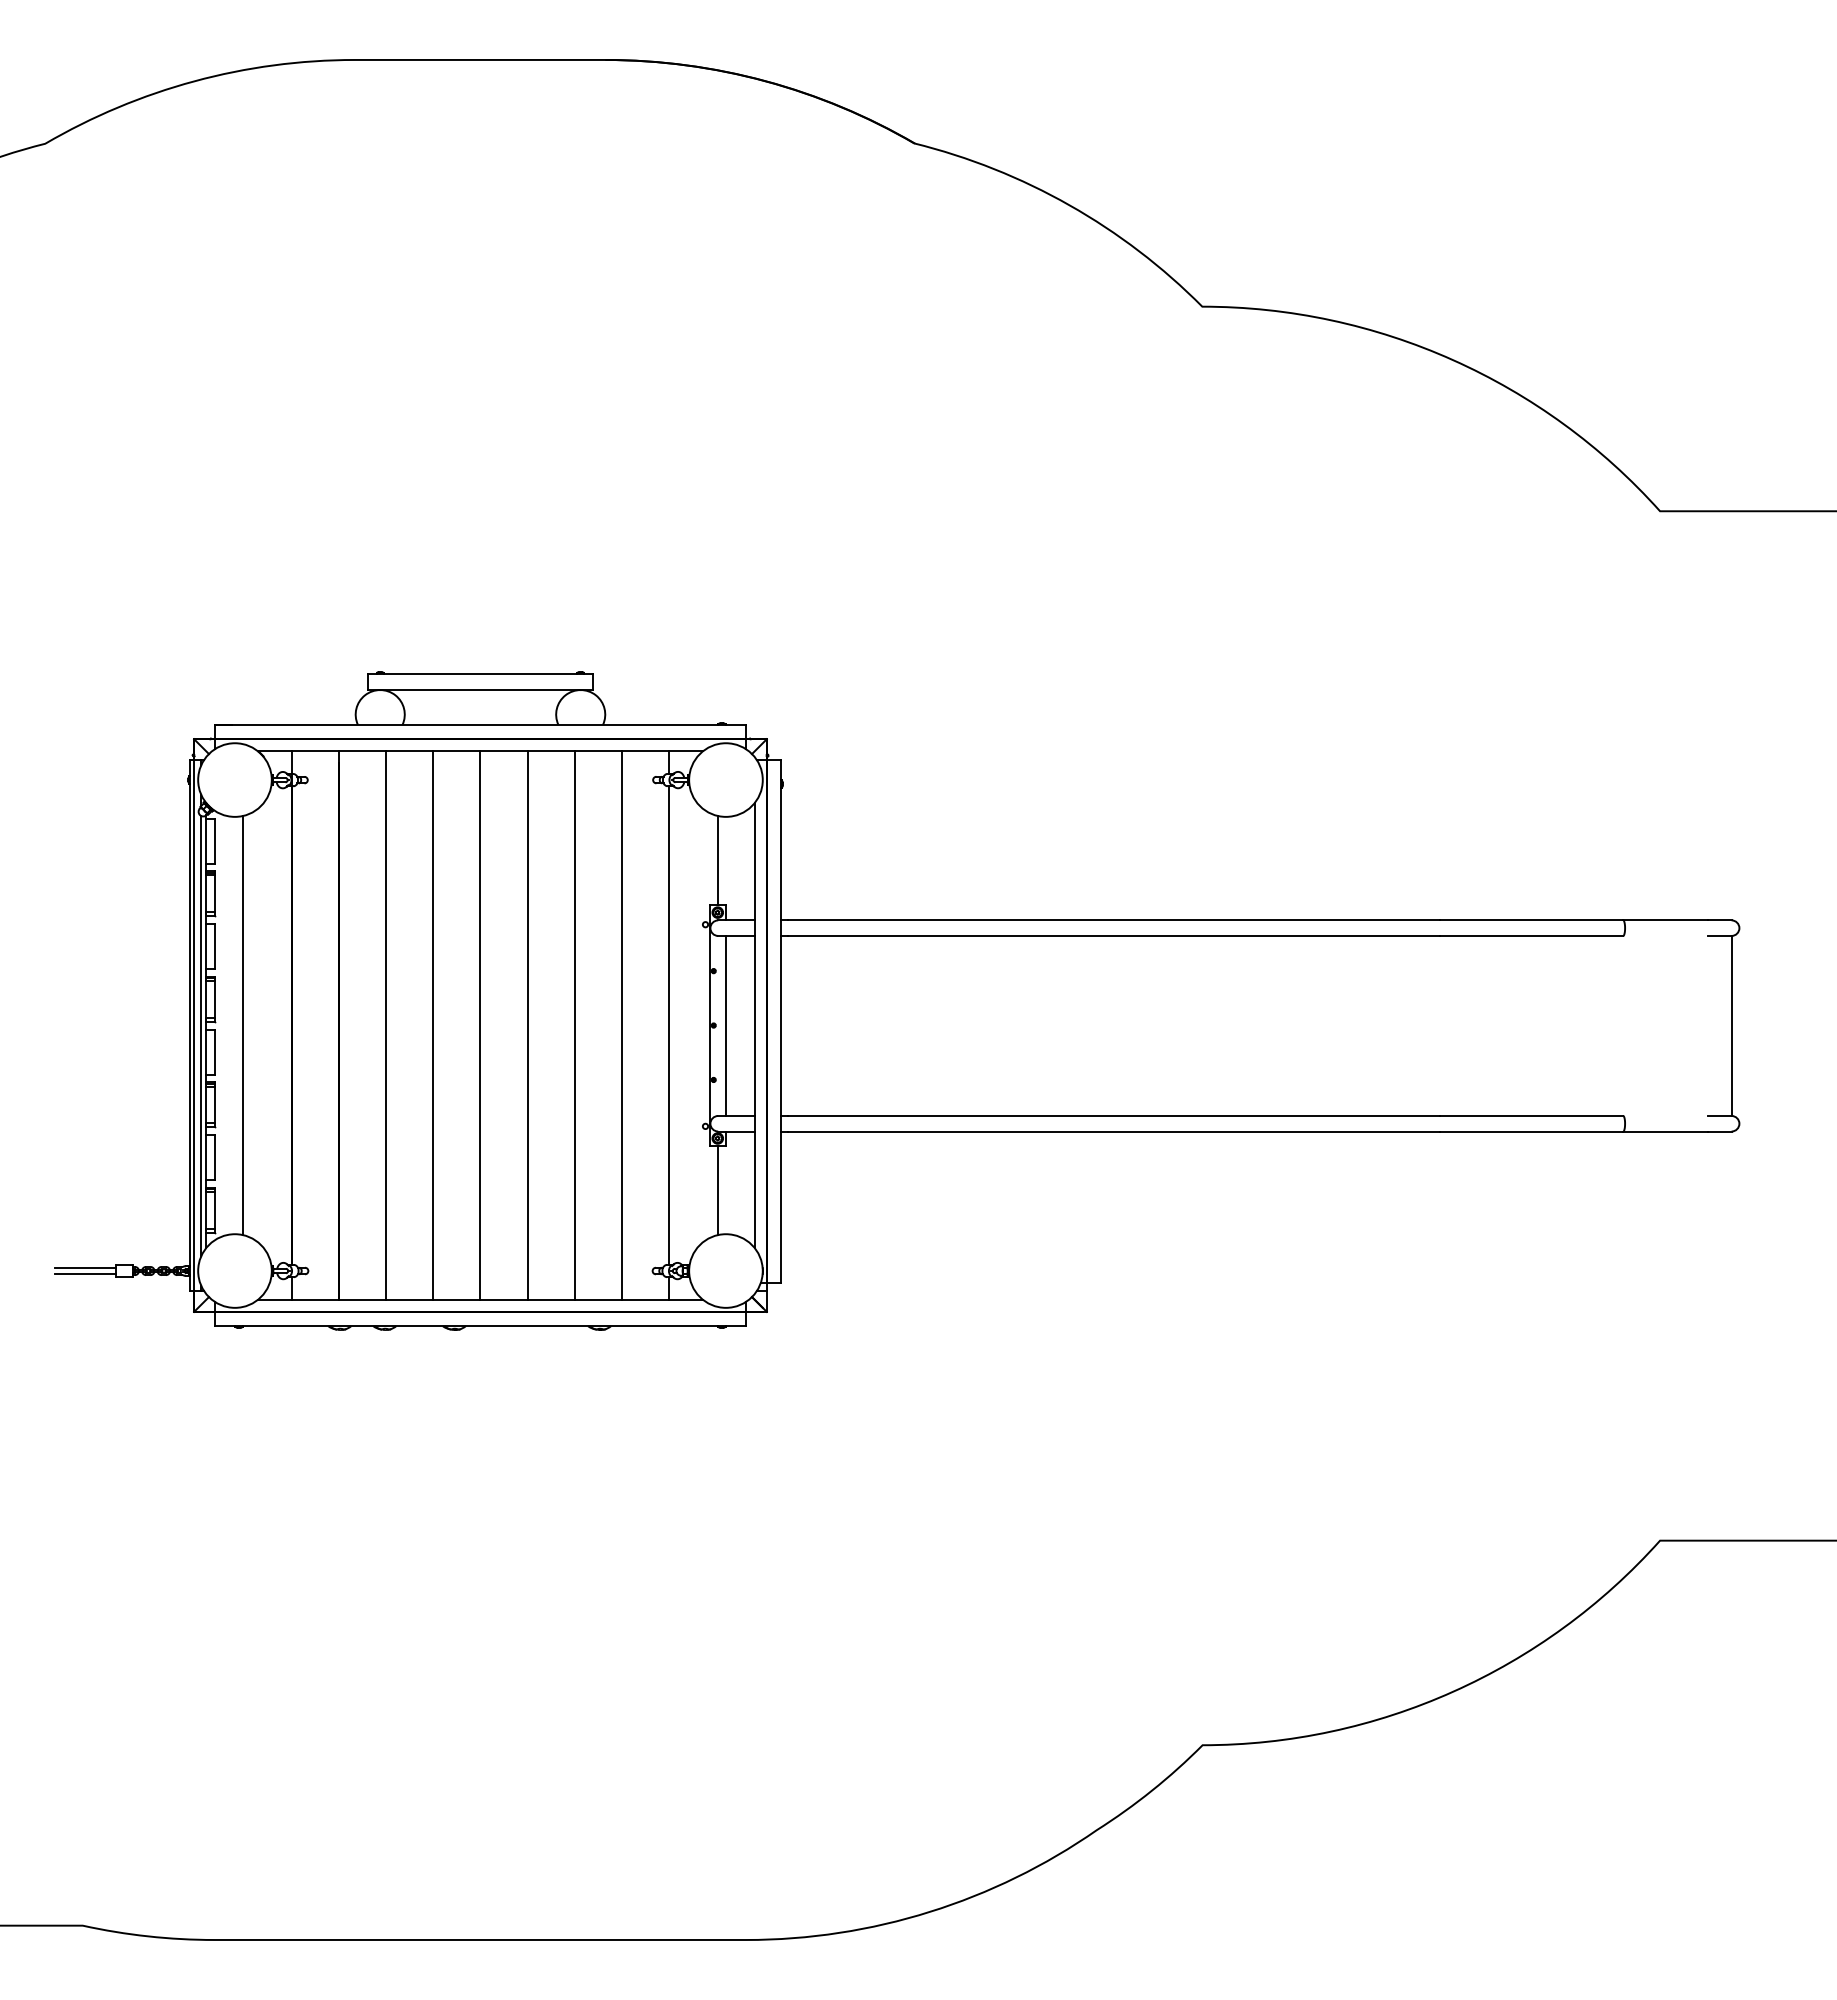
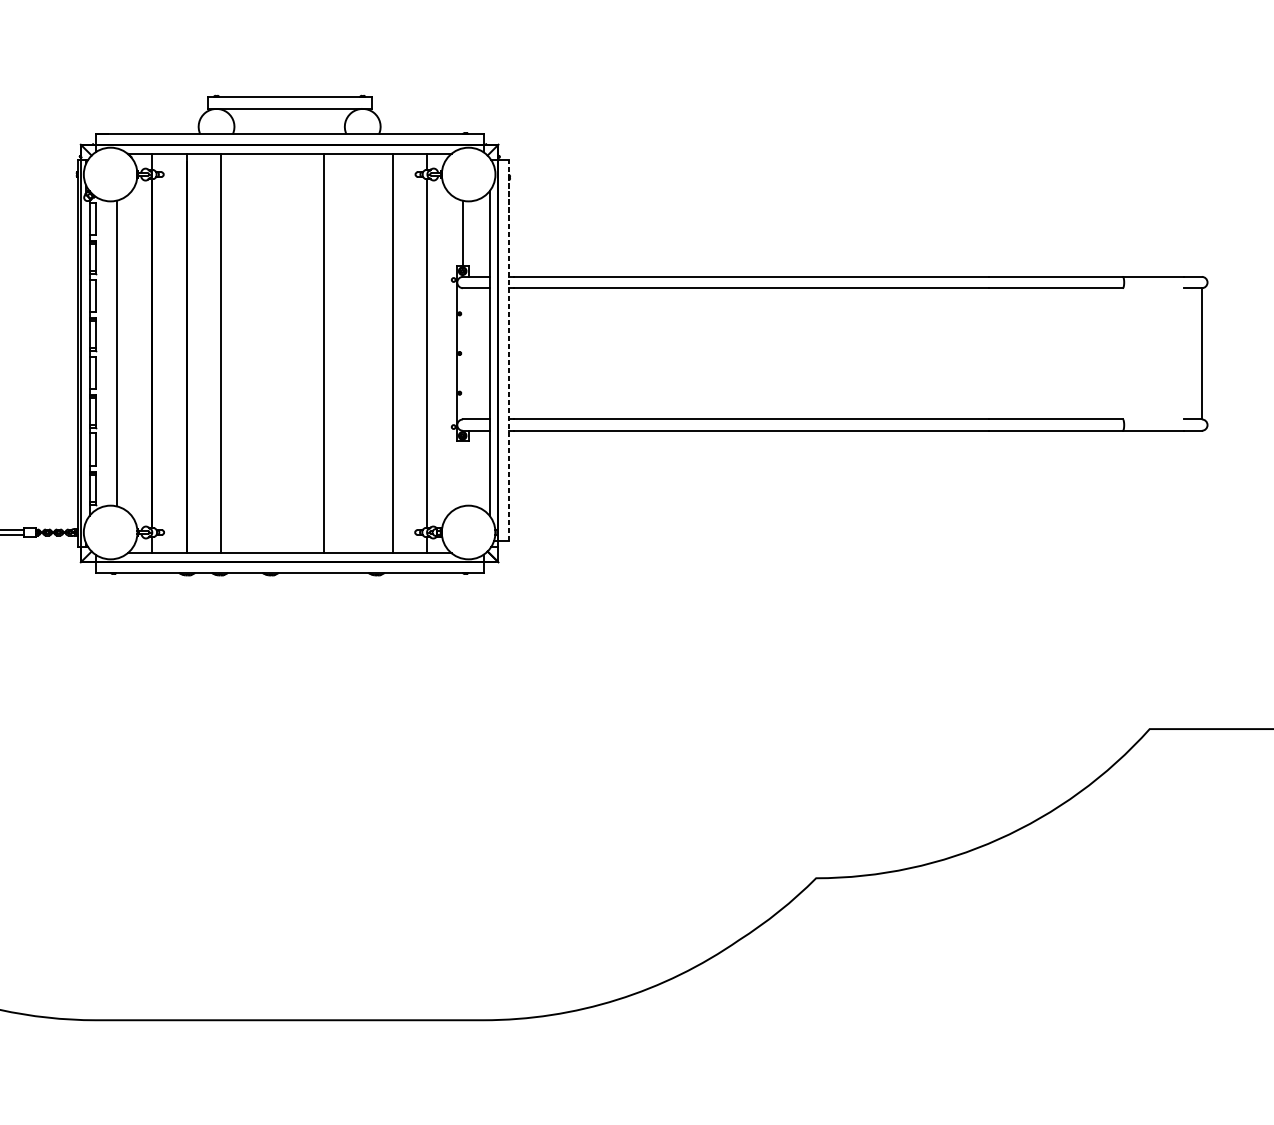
line: (781, 1021) -> (509, 350), solid -> dashed
line: (433, 1025) -> (255, 353), removed
line: (480, 1025) -> (289, 353), removed
line: (574, 1025) -> (358, 353), removed
line: (725, 1025) -> (468, 353), removed
line: (201, 1035) -> (86, 360), removed
line: (717, 1190) -> (462, 473), removed

